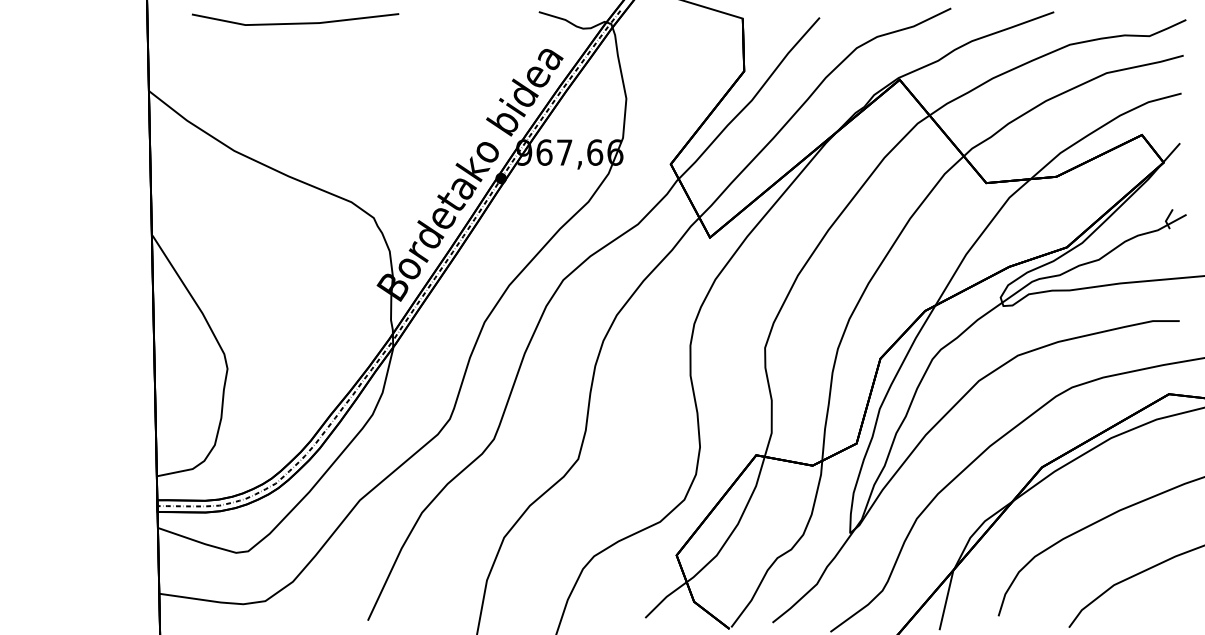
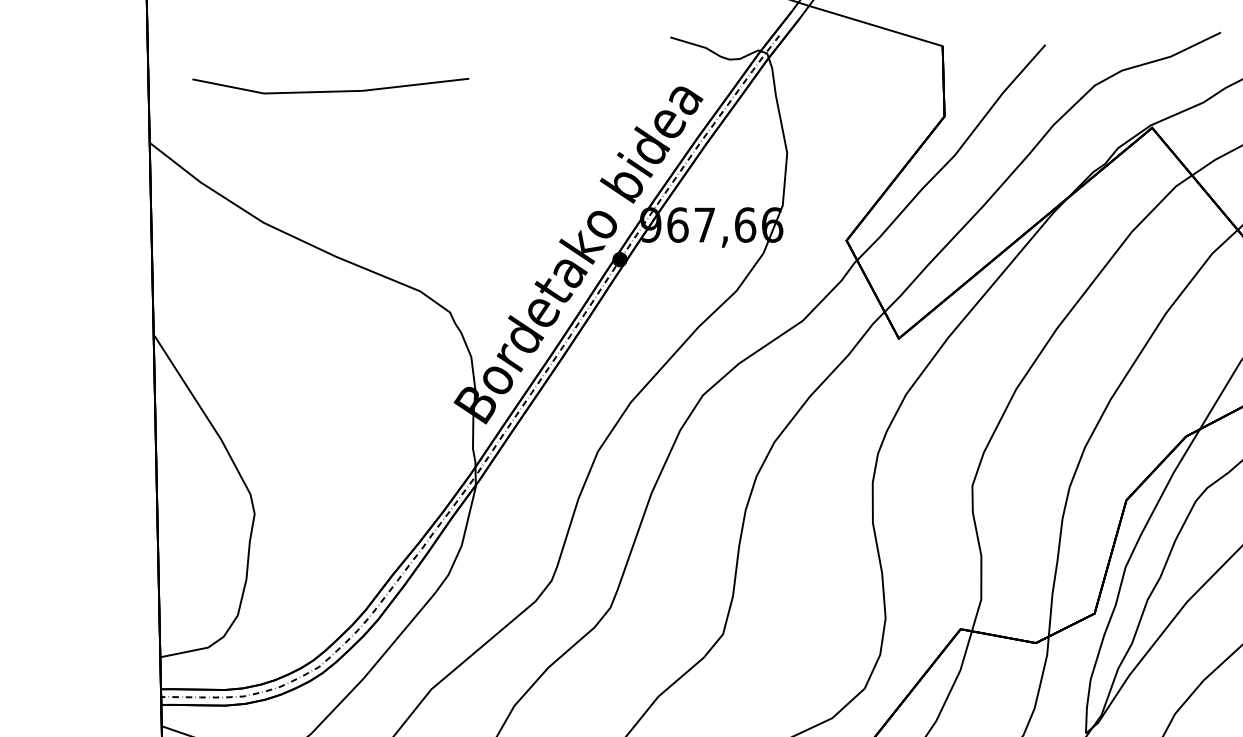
line: (295, 22) -> (330, 90), moved

